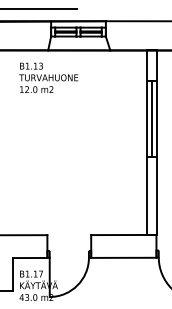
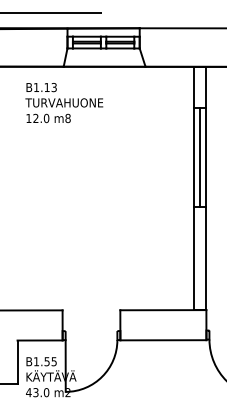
text: (51, 89) -> (67, 118), m2 -> m8
text: (38, 273) -> (50, 361), B1.17 -> B1.55

